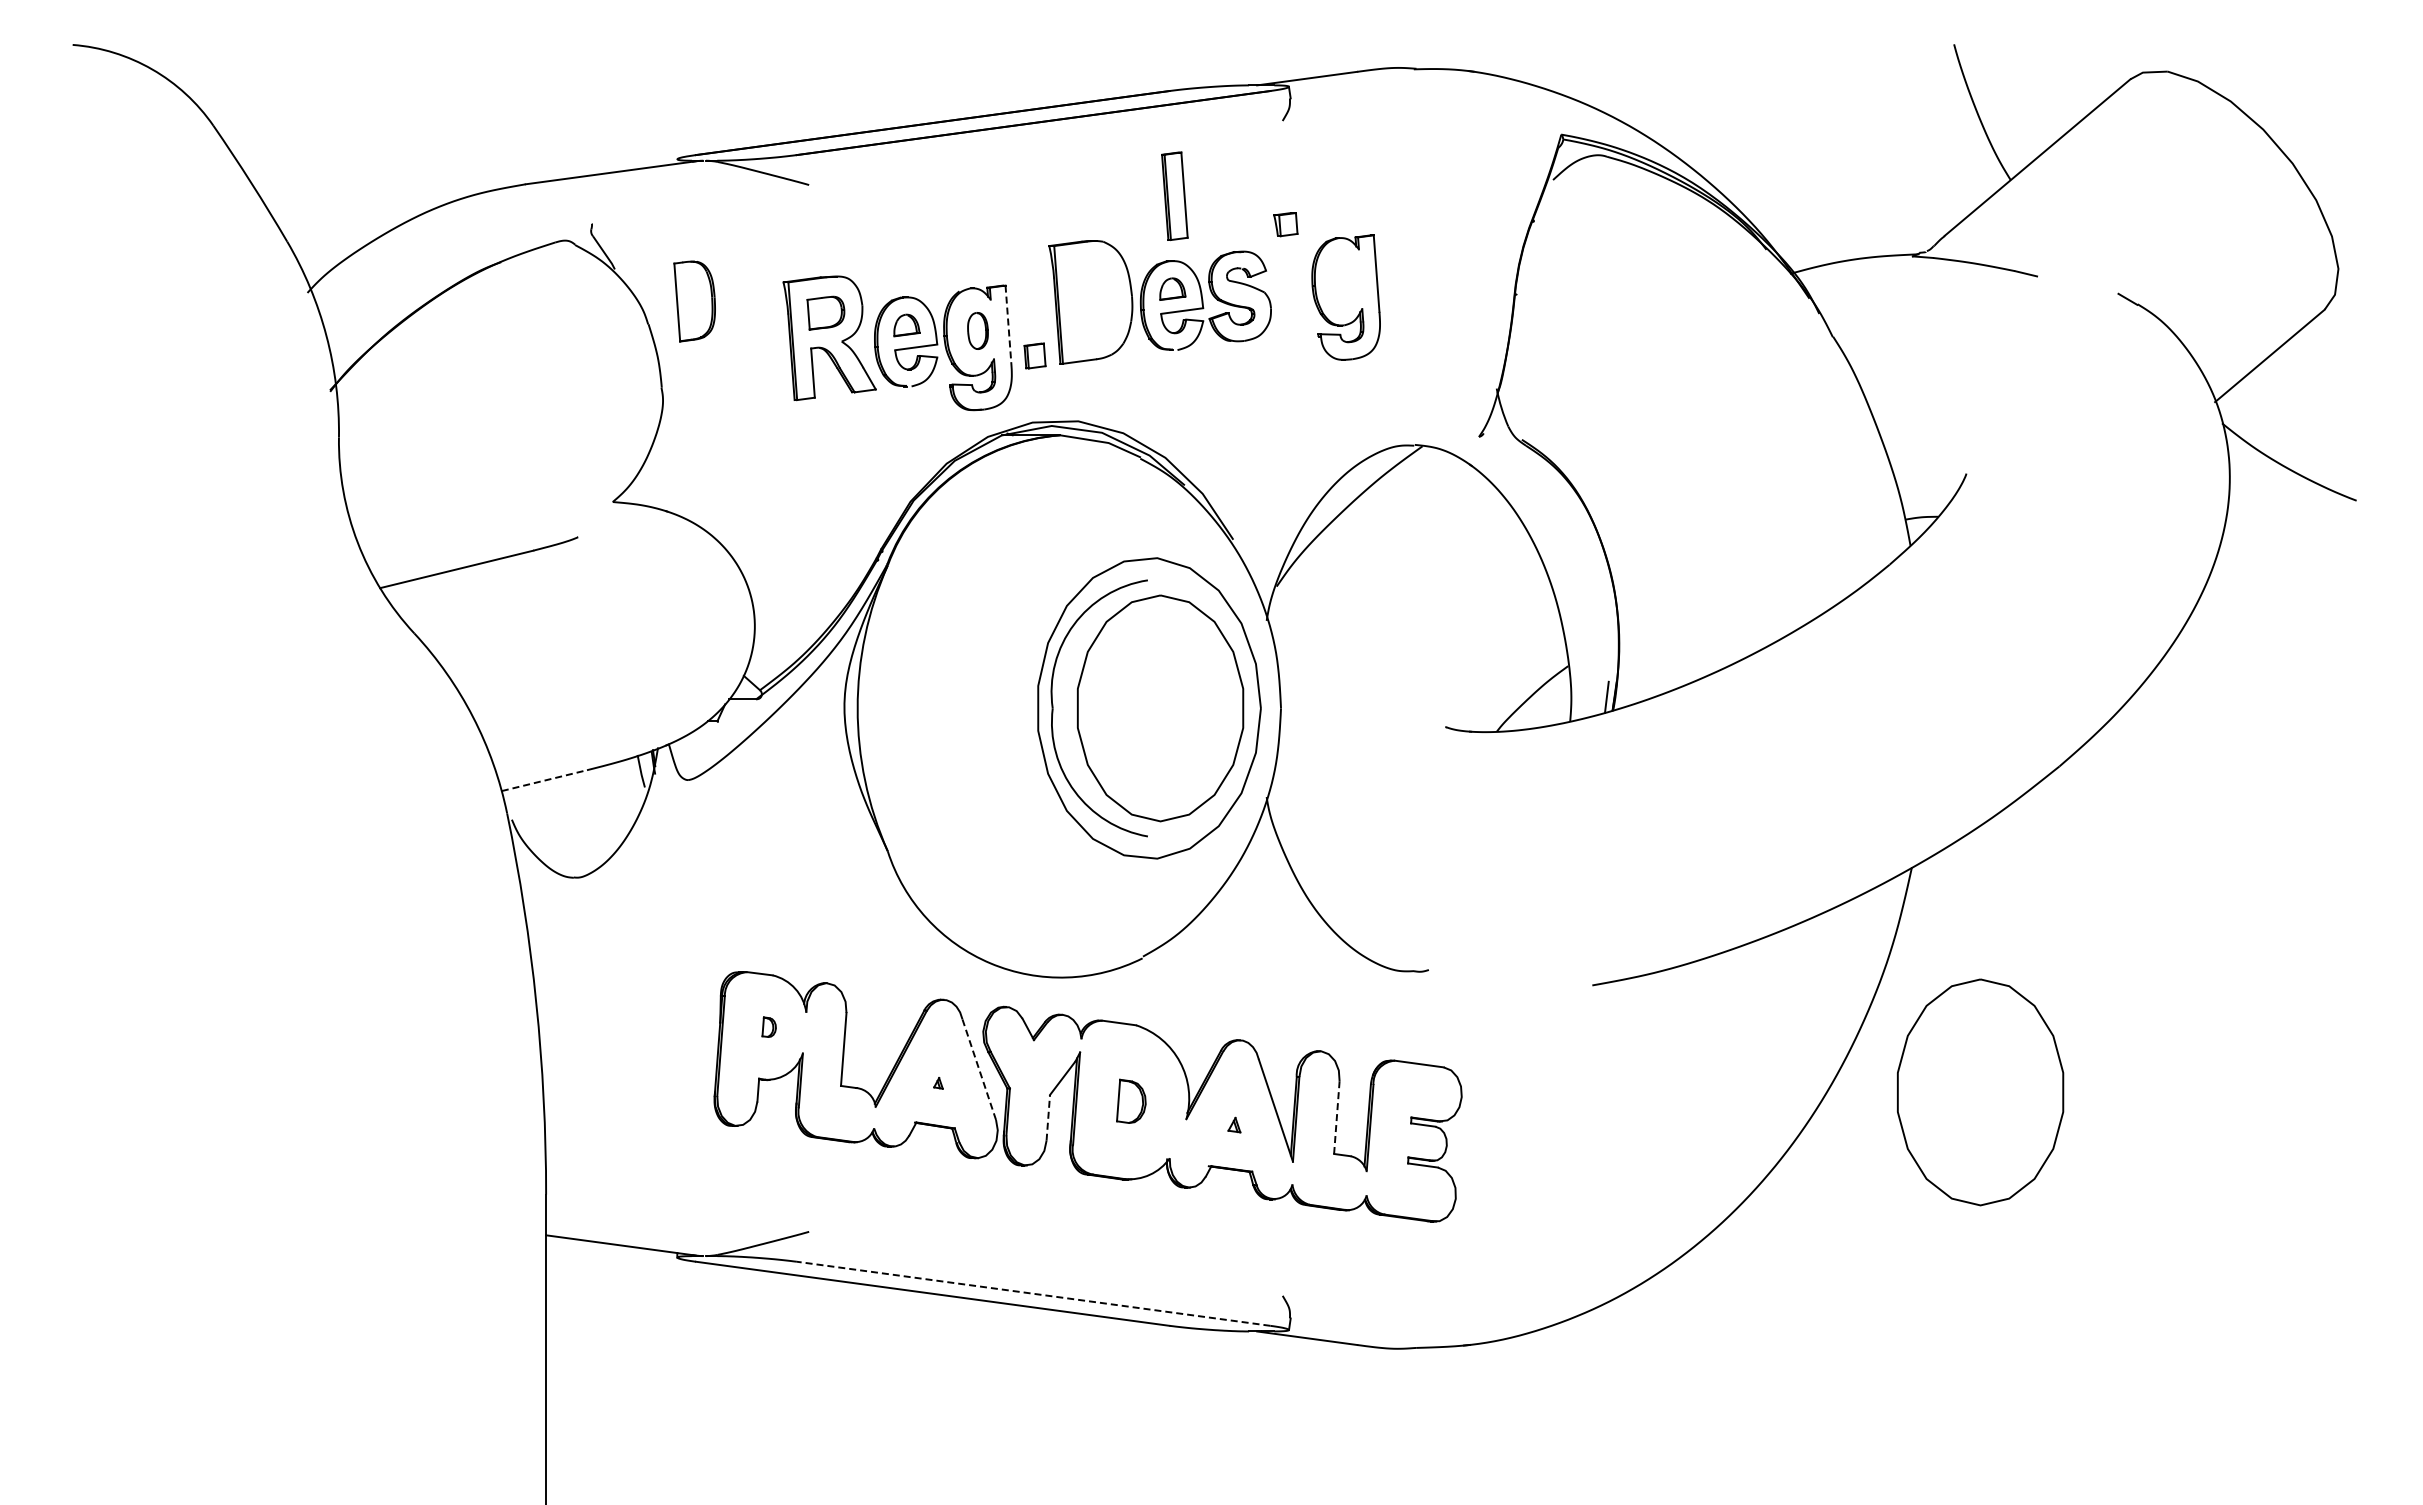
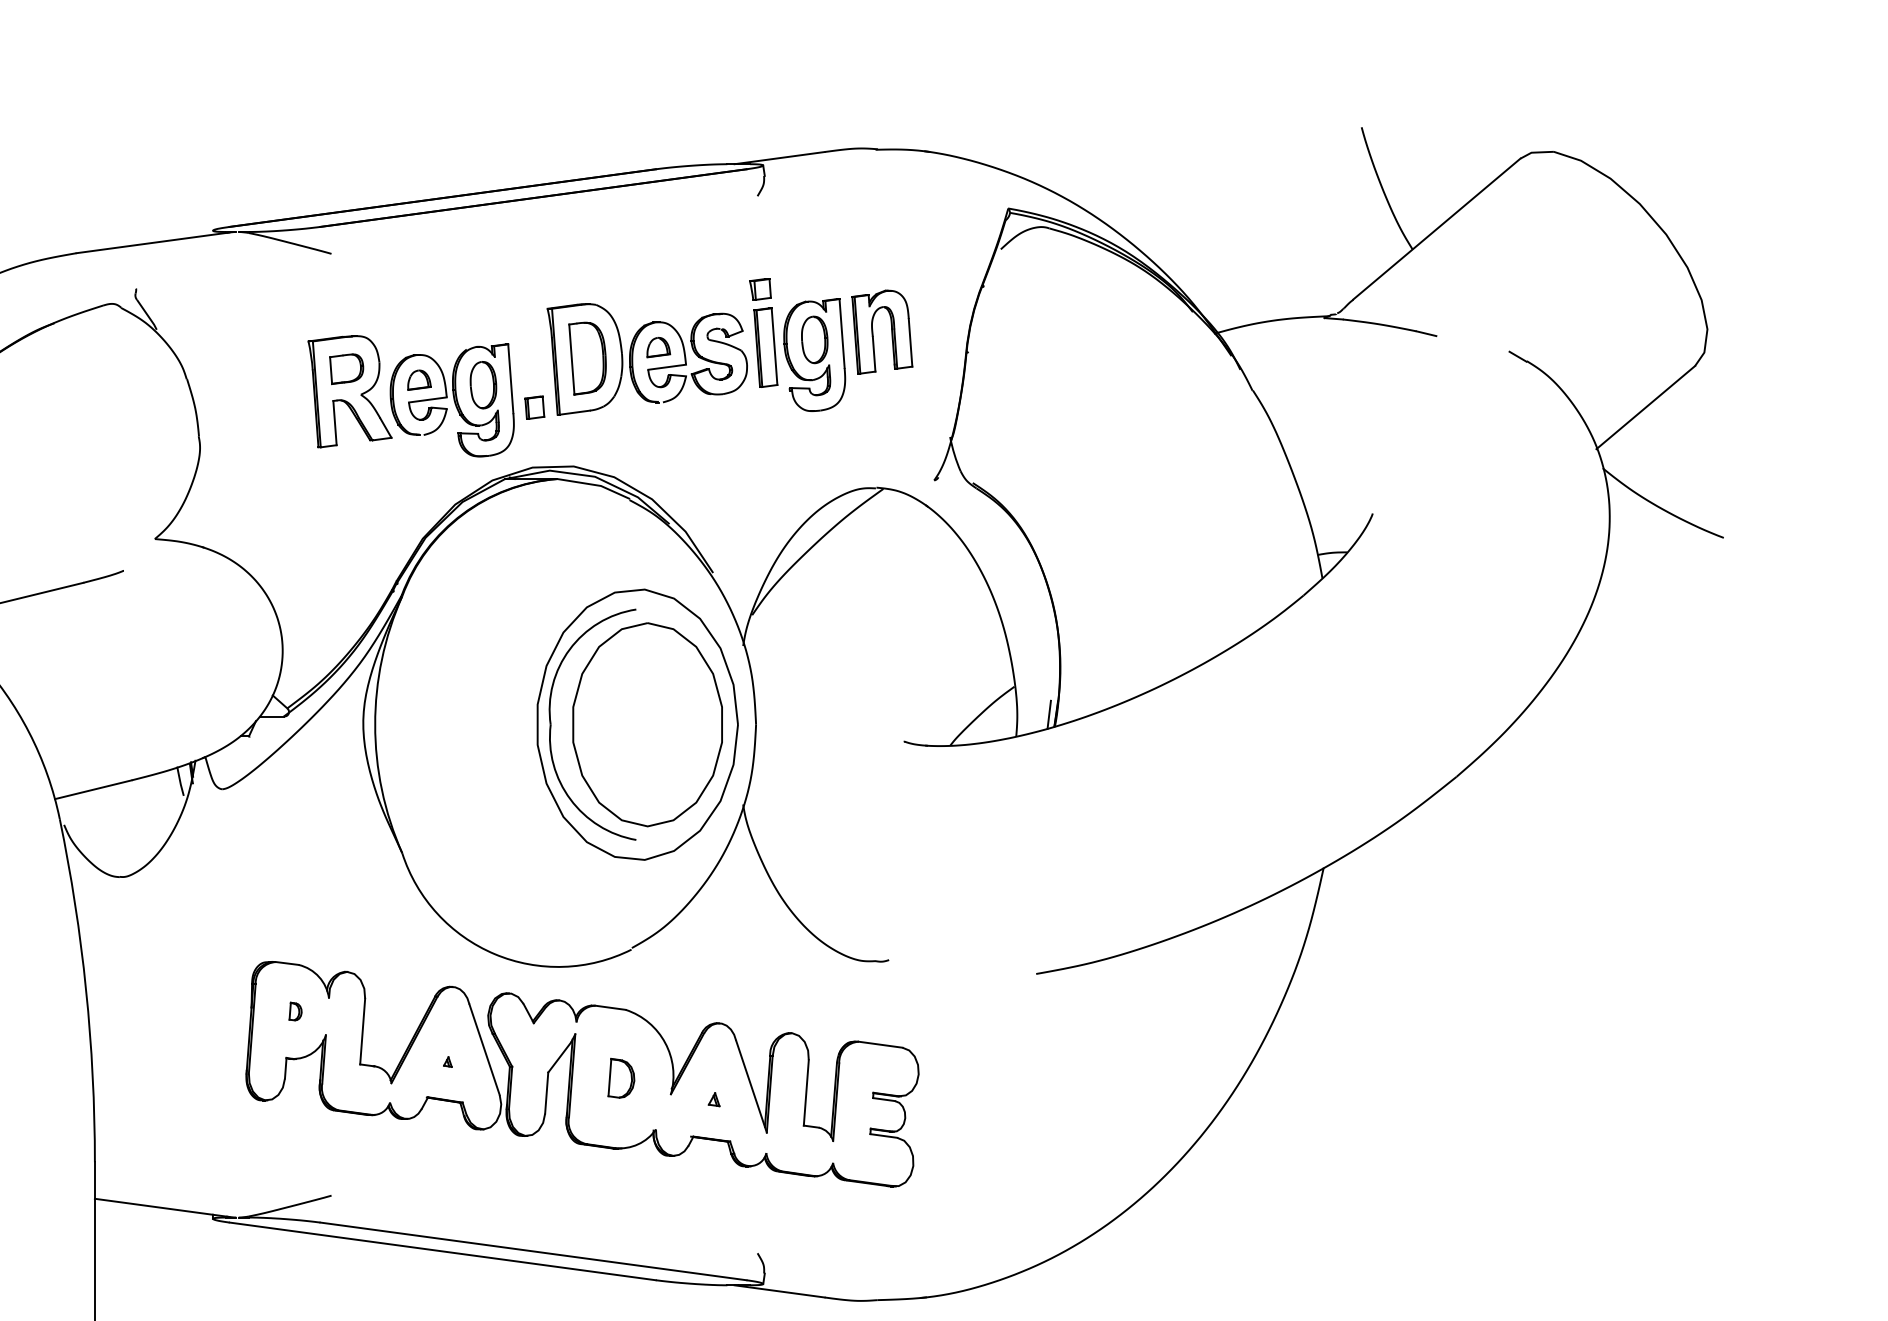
part: (1174, 196) -> (765, 347), moved
part: (1411, 272) -> (873, 332), added
part: (1346, 280) -> (815, 339), added
part: (694, 301) -> (587, 358), moved
line: (1008, 324) -> (510, 379), dashed -> solid
part: (977, 330) -> (483, 384), size x1.43
line: (544, 780) -> (93, 789), dashed -> solid
line: (979, 1069) -> (484, 1049), dashed -> solid
part: (1980, 1092) -> (1385, 1070), removed
line: (1048, 1117) -> (546, 1092), dashed -> solid
line: (1336, 1117) -> (806, 1092), dashed -> solid
line: (1033, 1293) -> (533, 1251), dashed -> solid

